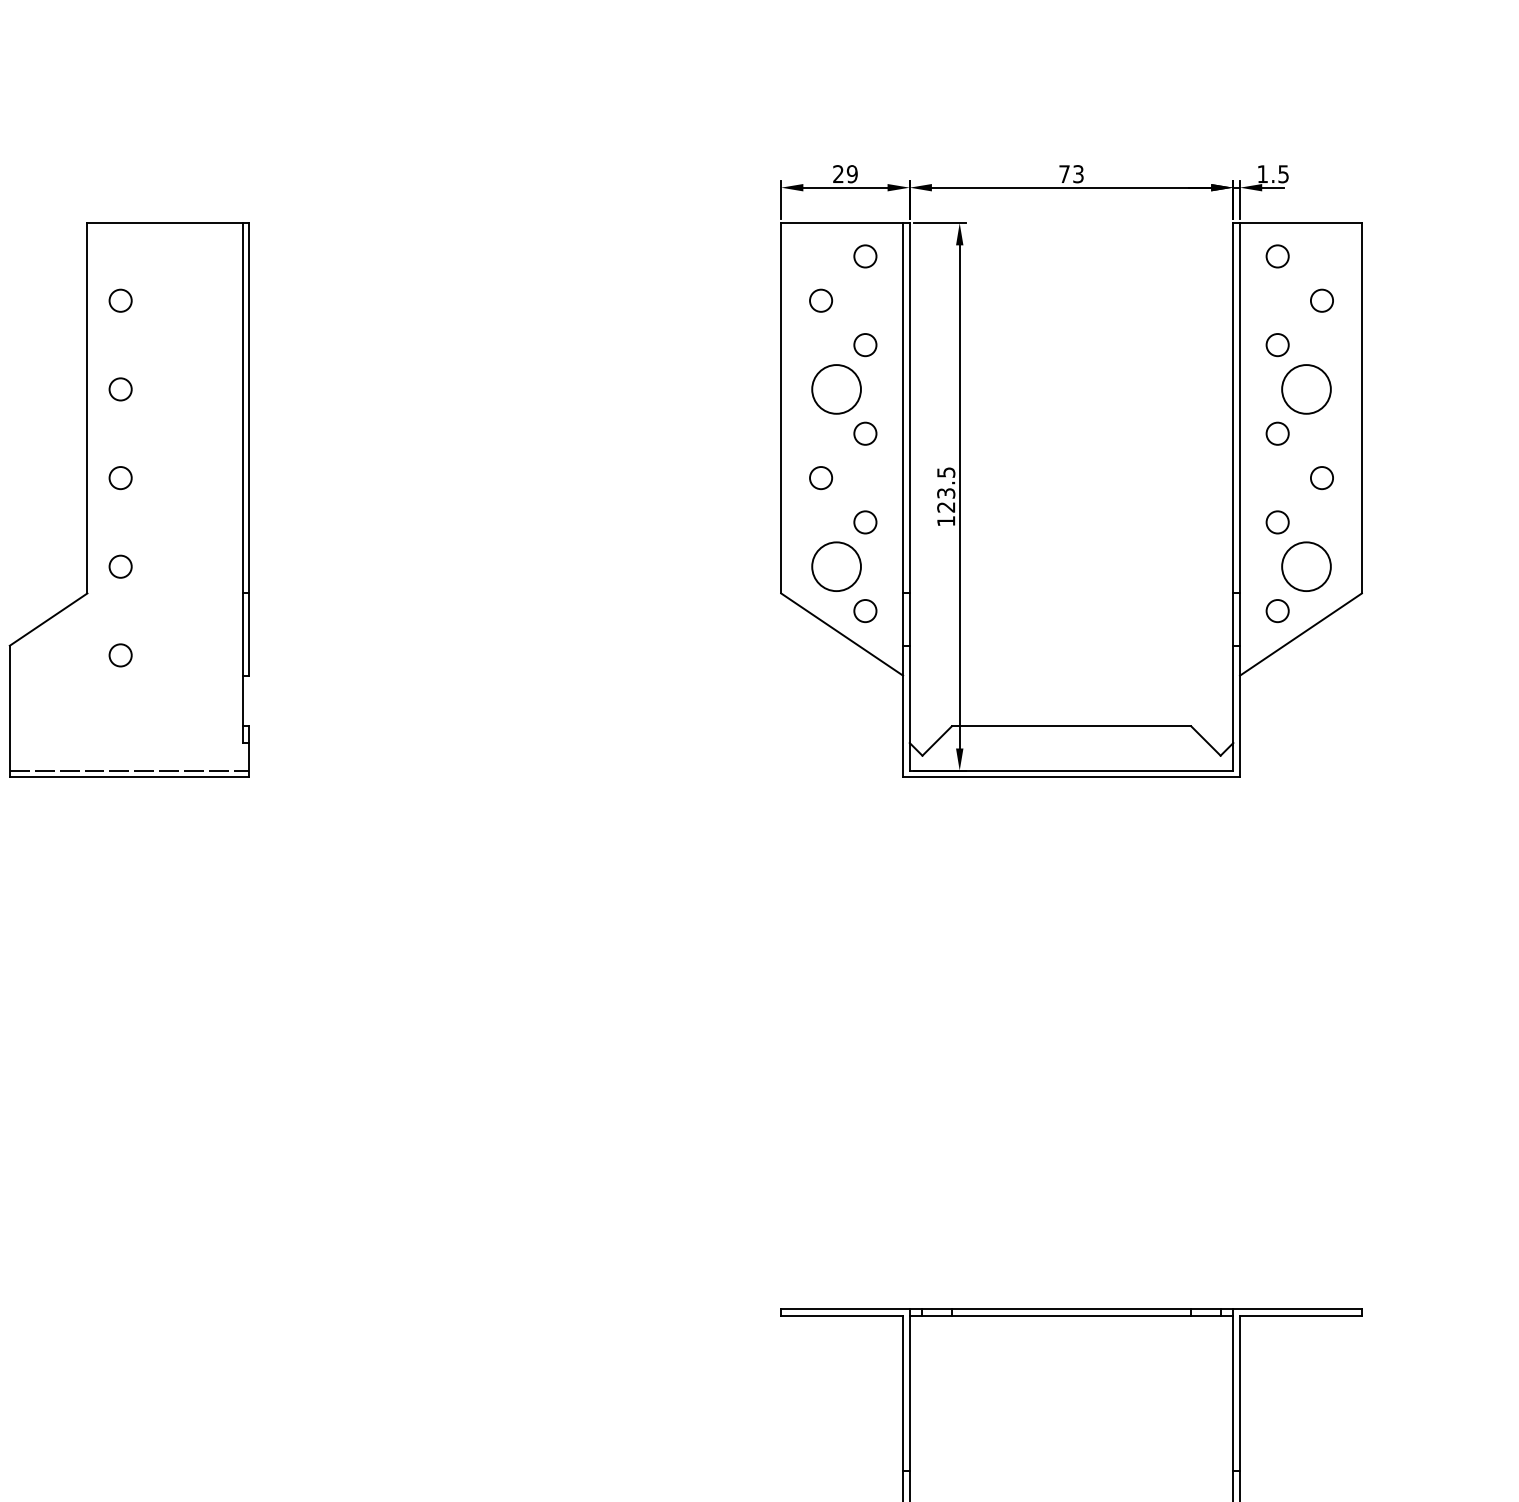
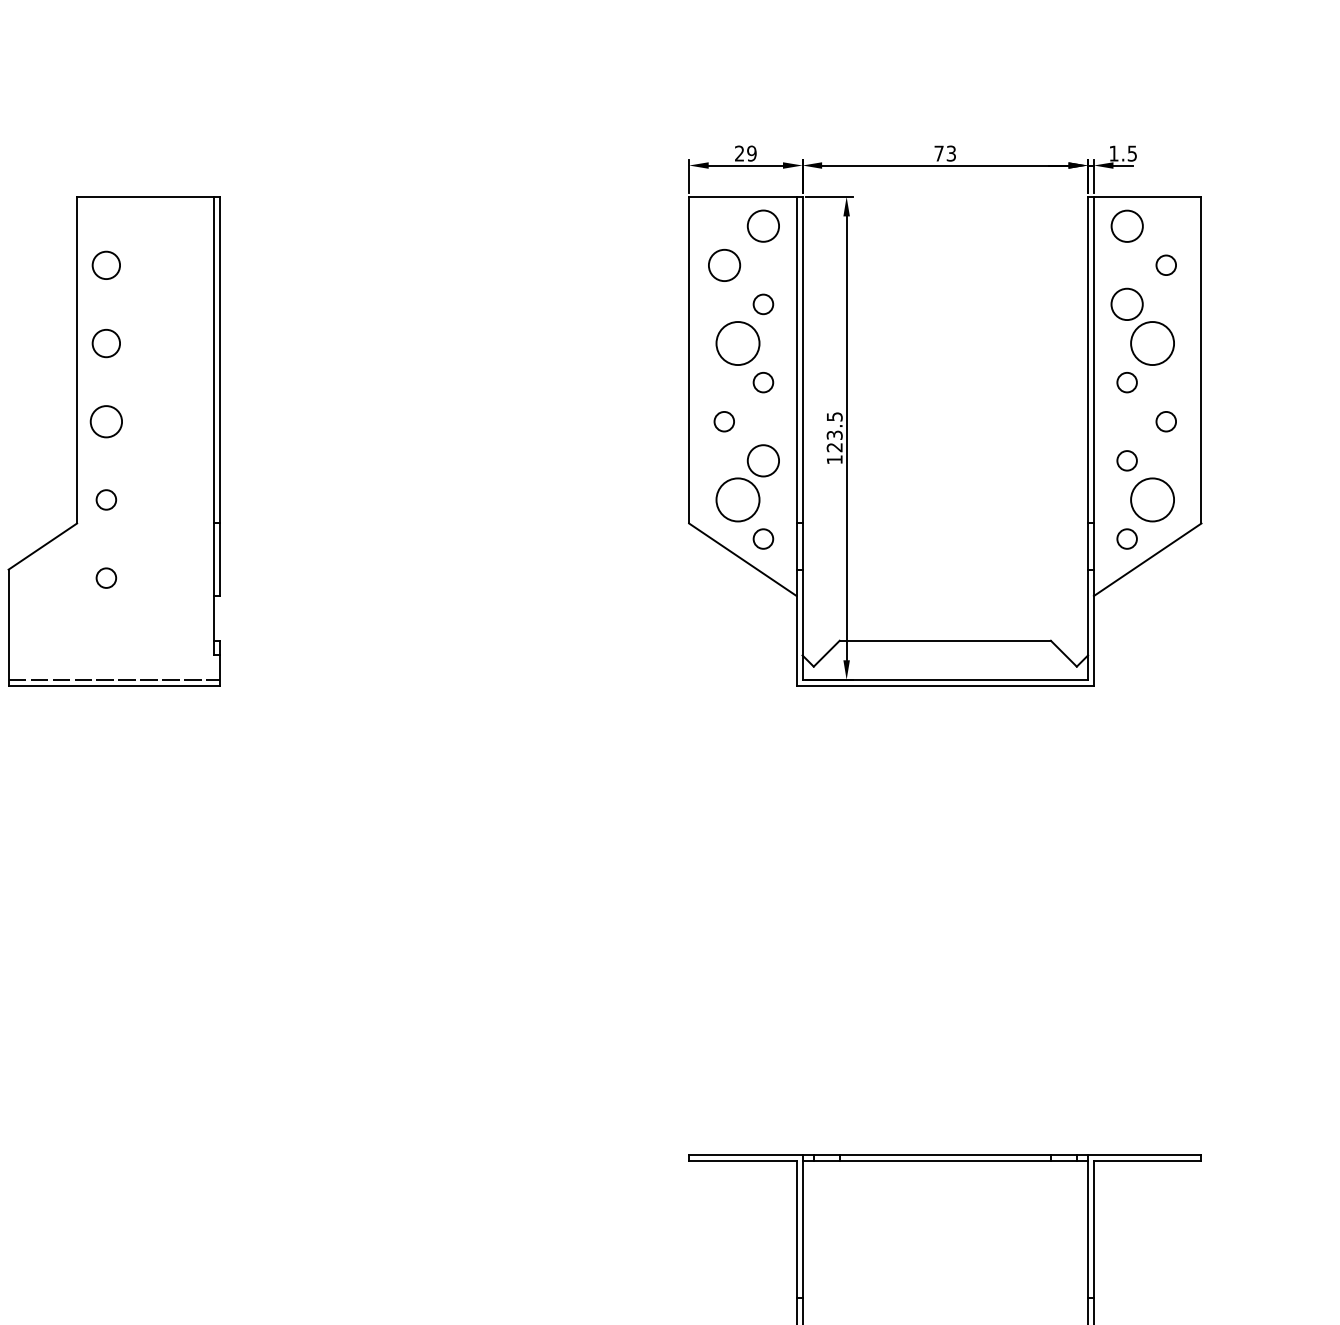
circle: (865, 255) -> (763, 225), size x1.6
circle: (1276, 255) -> (1126, 225), size x1.6
circle: (120, 299) -> (106, 264), size x1.4
circle: (820, 299) -> (723, 264), size x1.6
circle: (1276, 345) -> (1126, 304), size x1.6
circle: (120, 389) -> (106, 343), size x1.4
circle: (120, 477) -> (106, 421), size x1.6
circle: (865, 522) -> (763, 460), size x1.6

